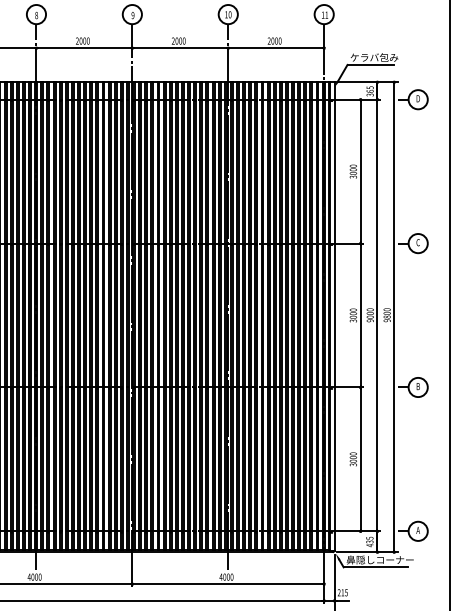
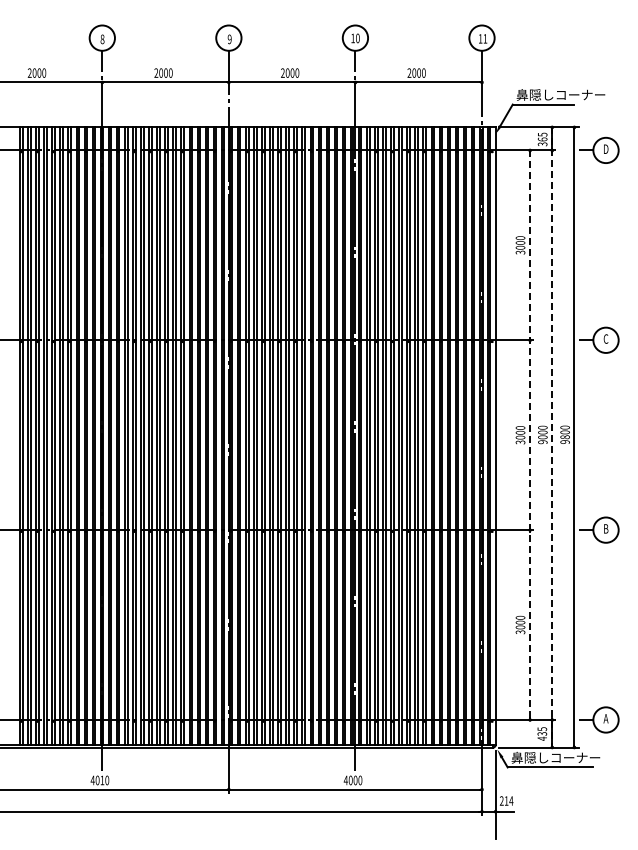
text: (383, 57) -> (560, 94), ケラバ包み -> 鼻隠しコーナー
line: (360, 315) -> (530, 435), solid -> dashed
line: (377, 317) -> (552, 437), solid -> dashed
text: (36, 577) -> (102, 780), 4000 -> 4010
text: (346, 592) -> (511, 800), 215 -> 214

